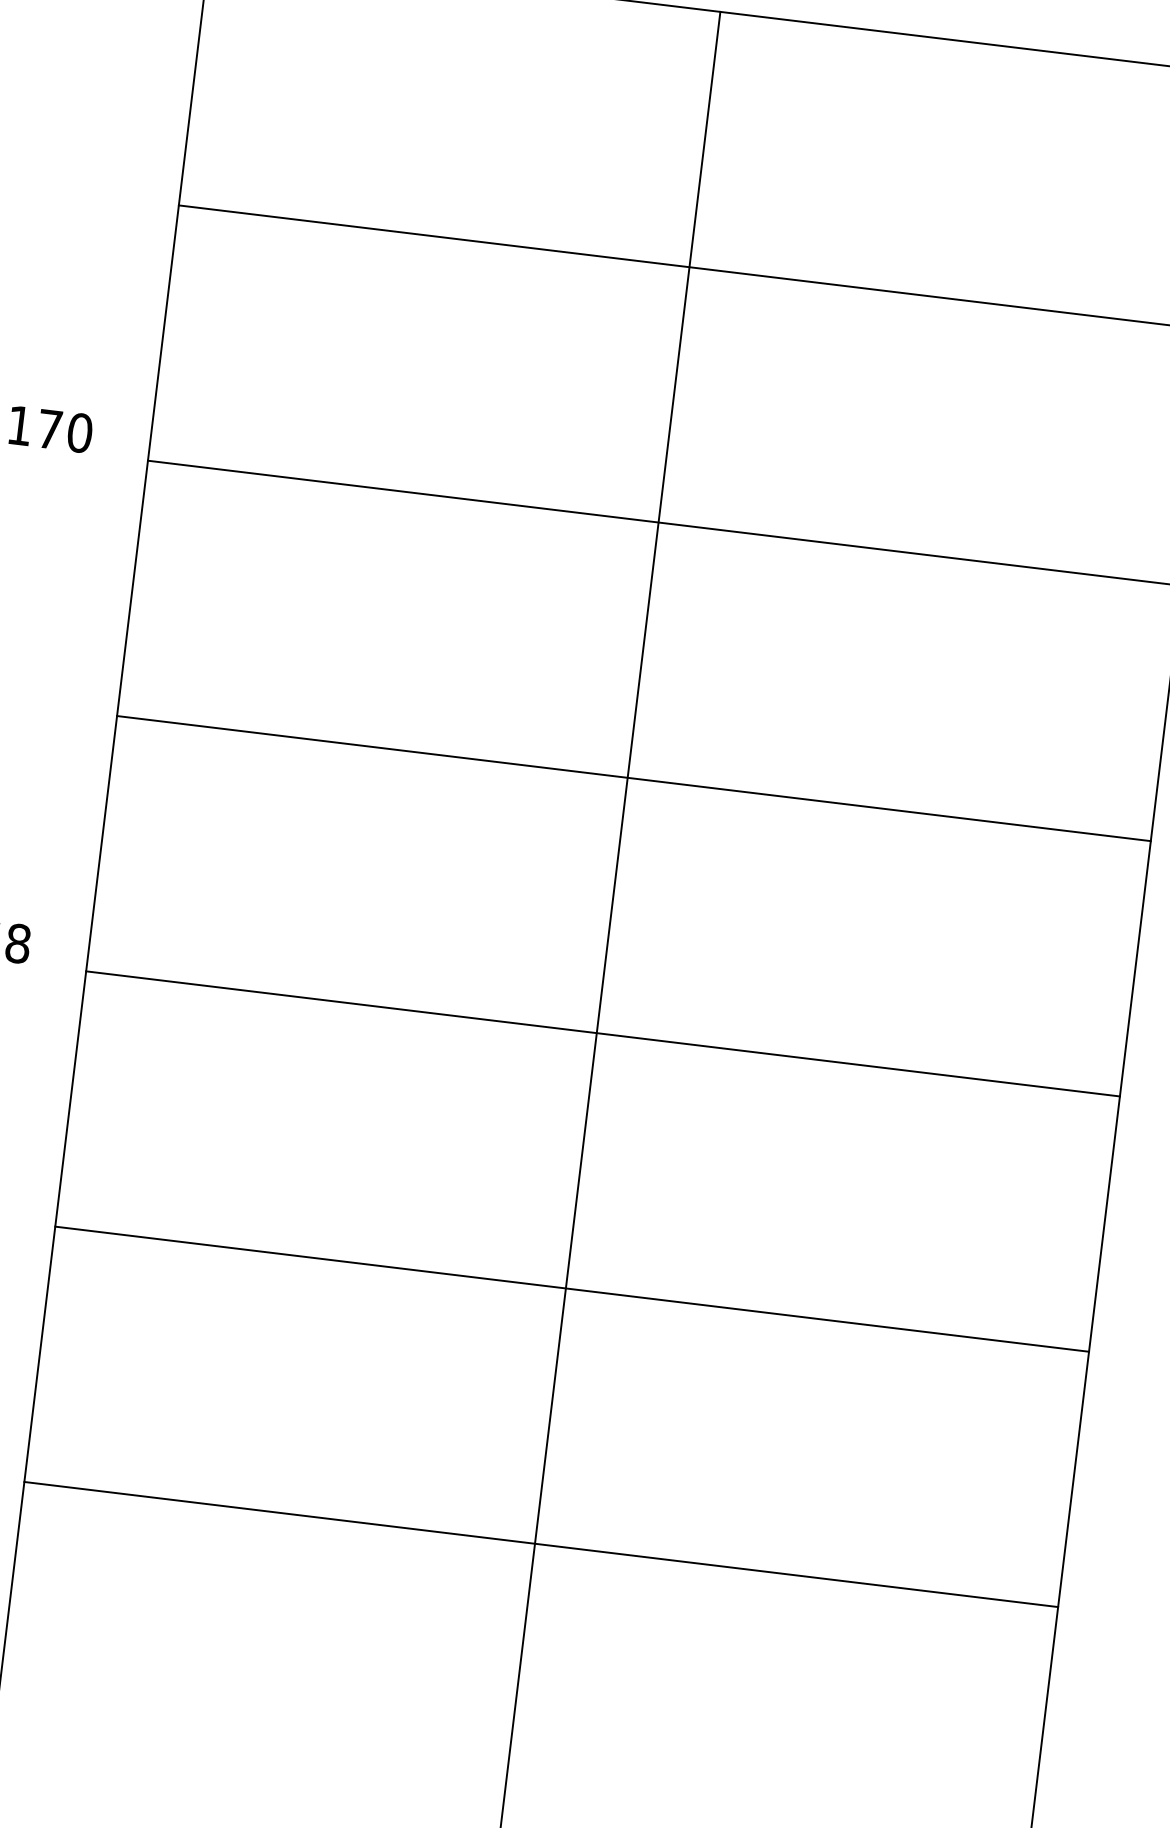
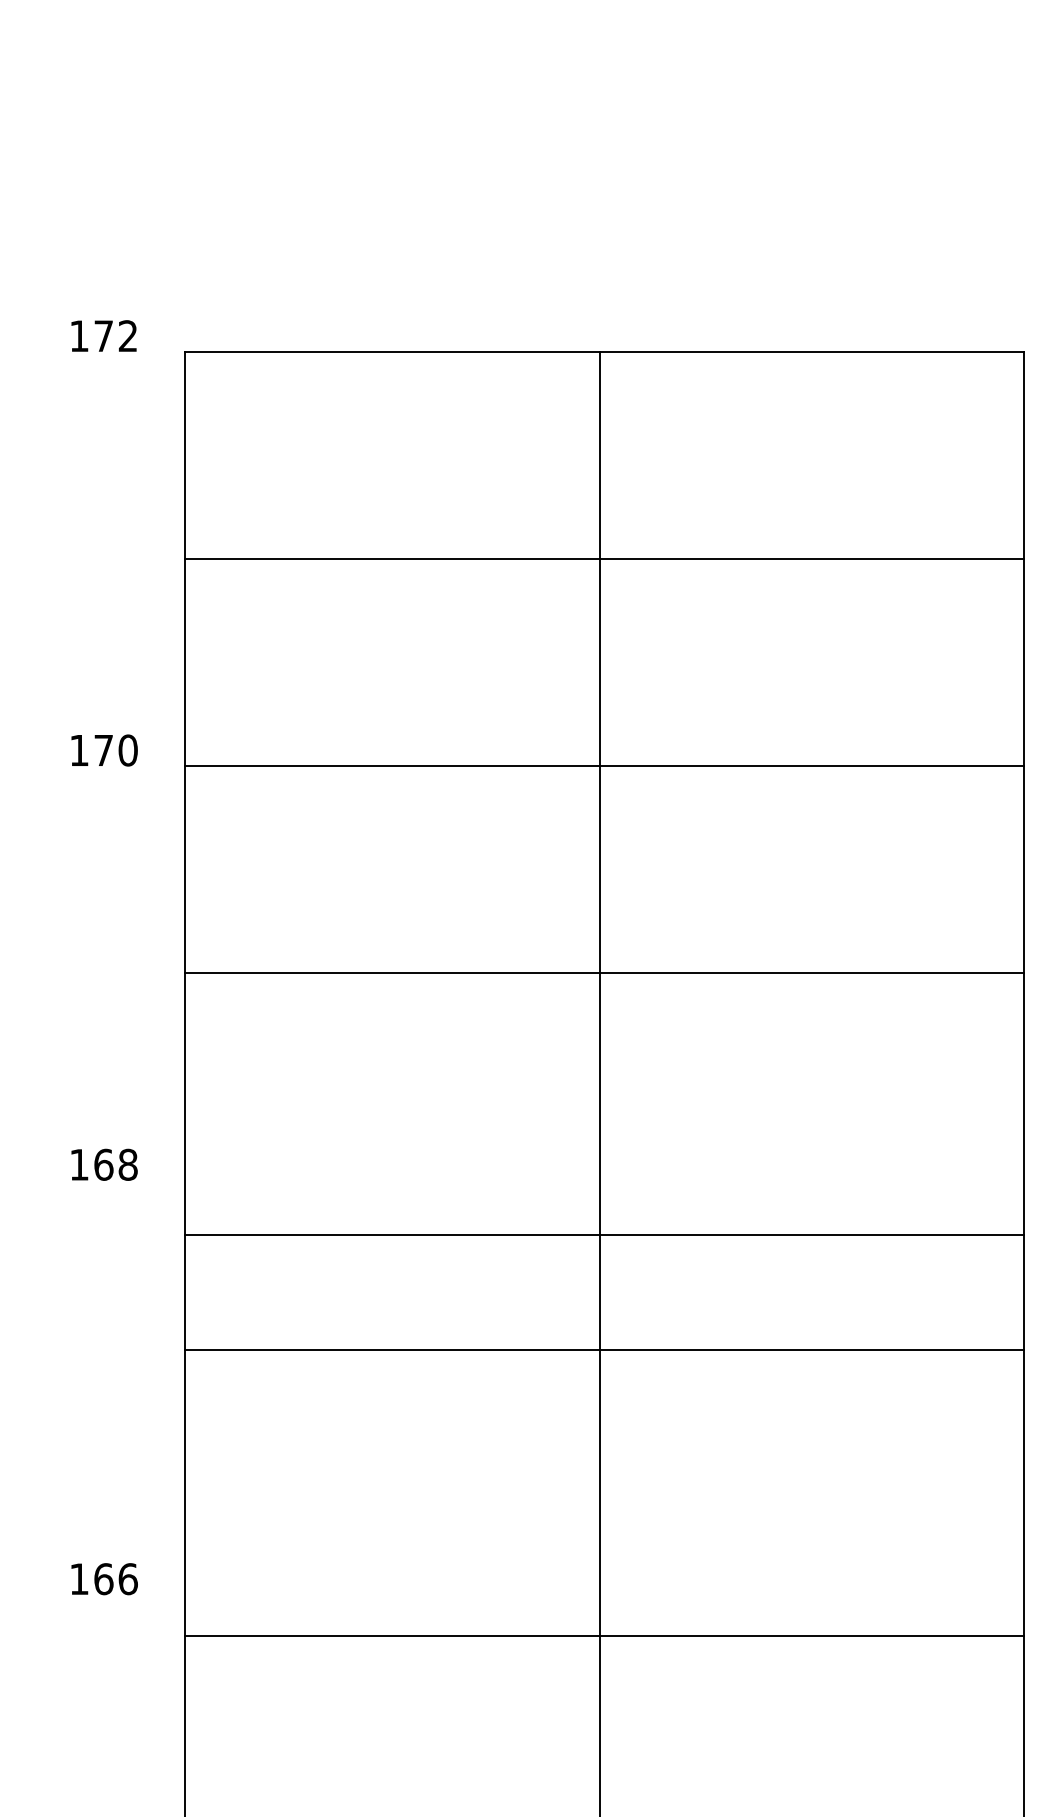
line: (602, 1034) -> (604, 1235), moved
line: (572, 1289) -> (604, 1349), moved
line: (541, 1544) -> (604, 1635), moved

